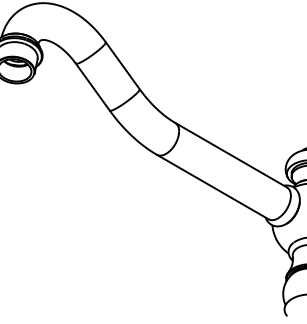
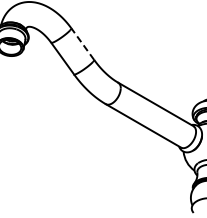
line: (122, 66) -> (82, 44), solid -> dashed

